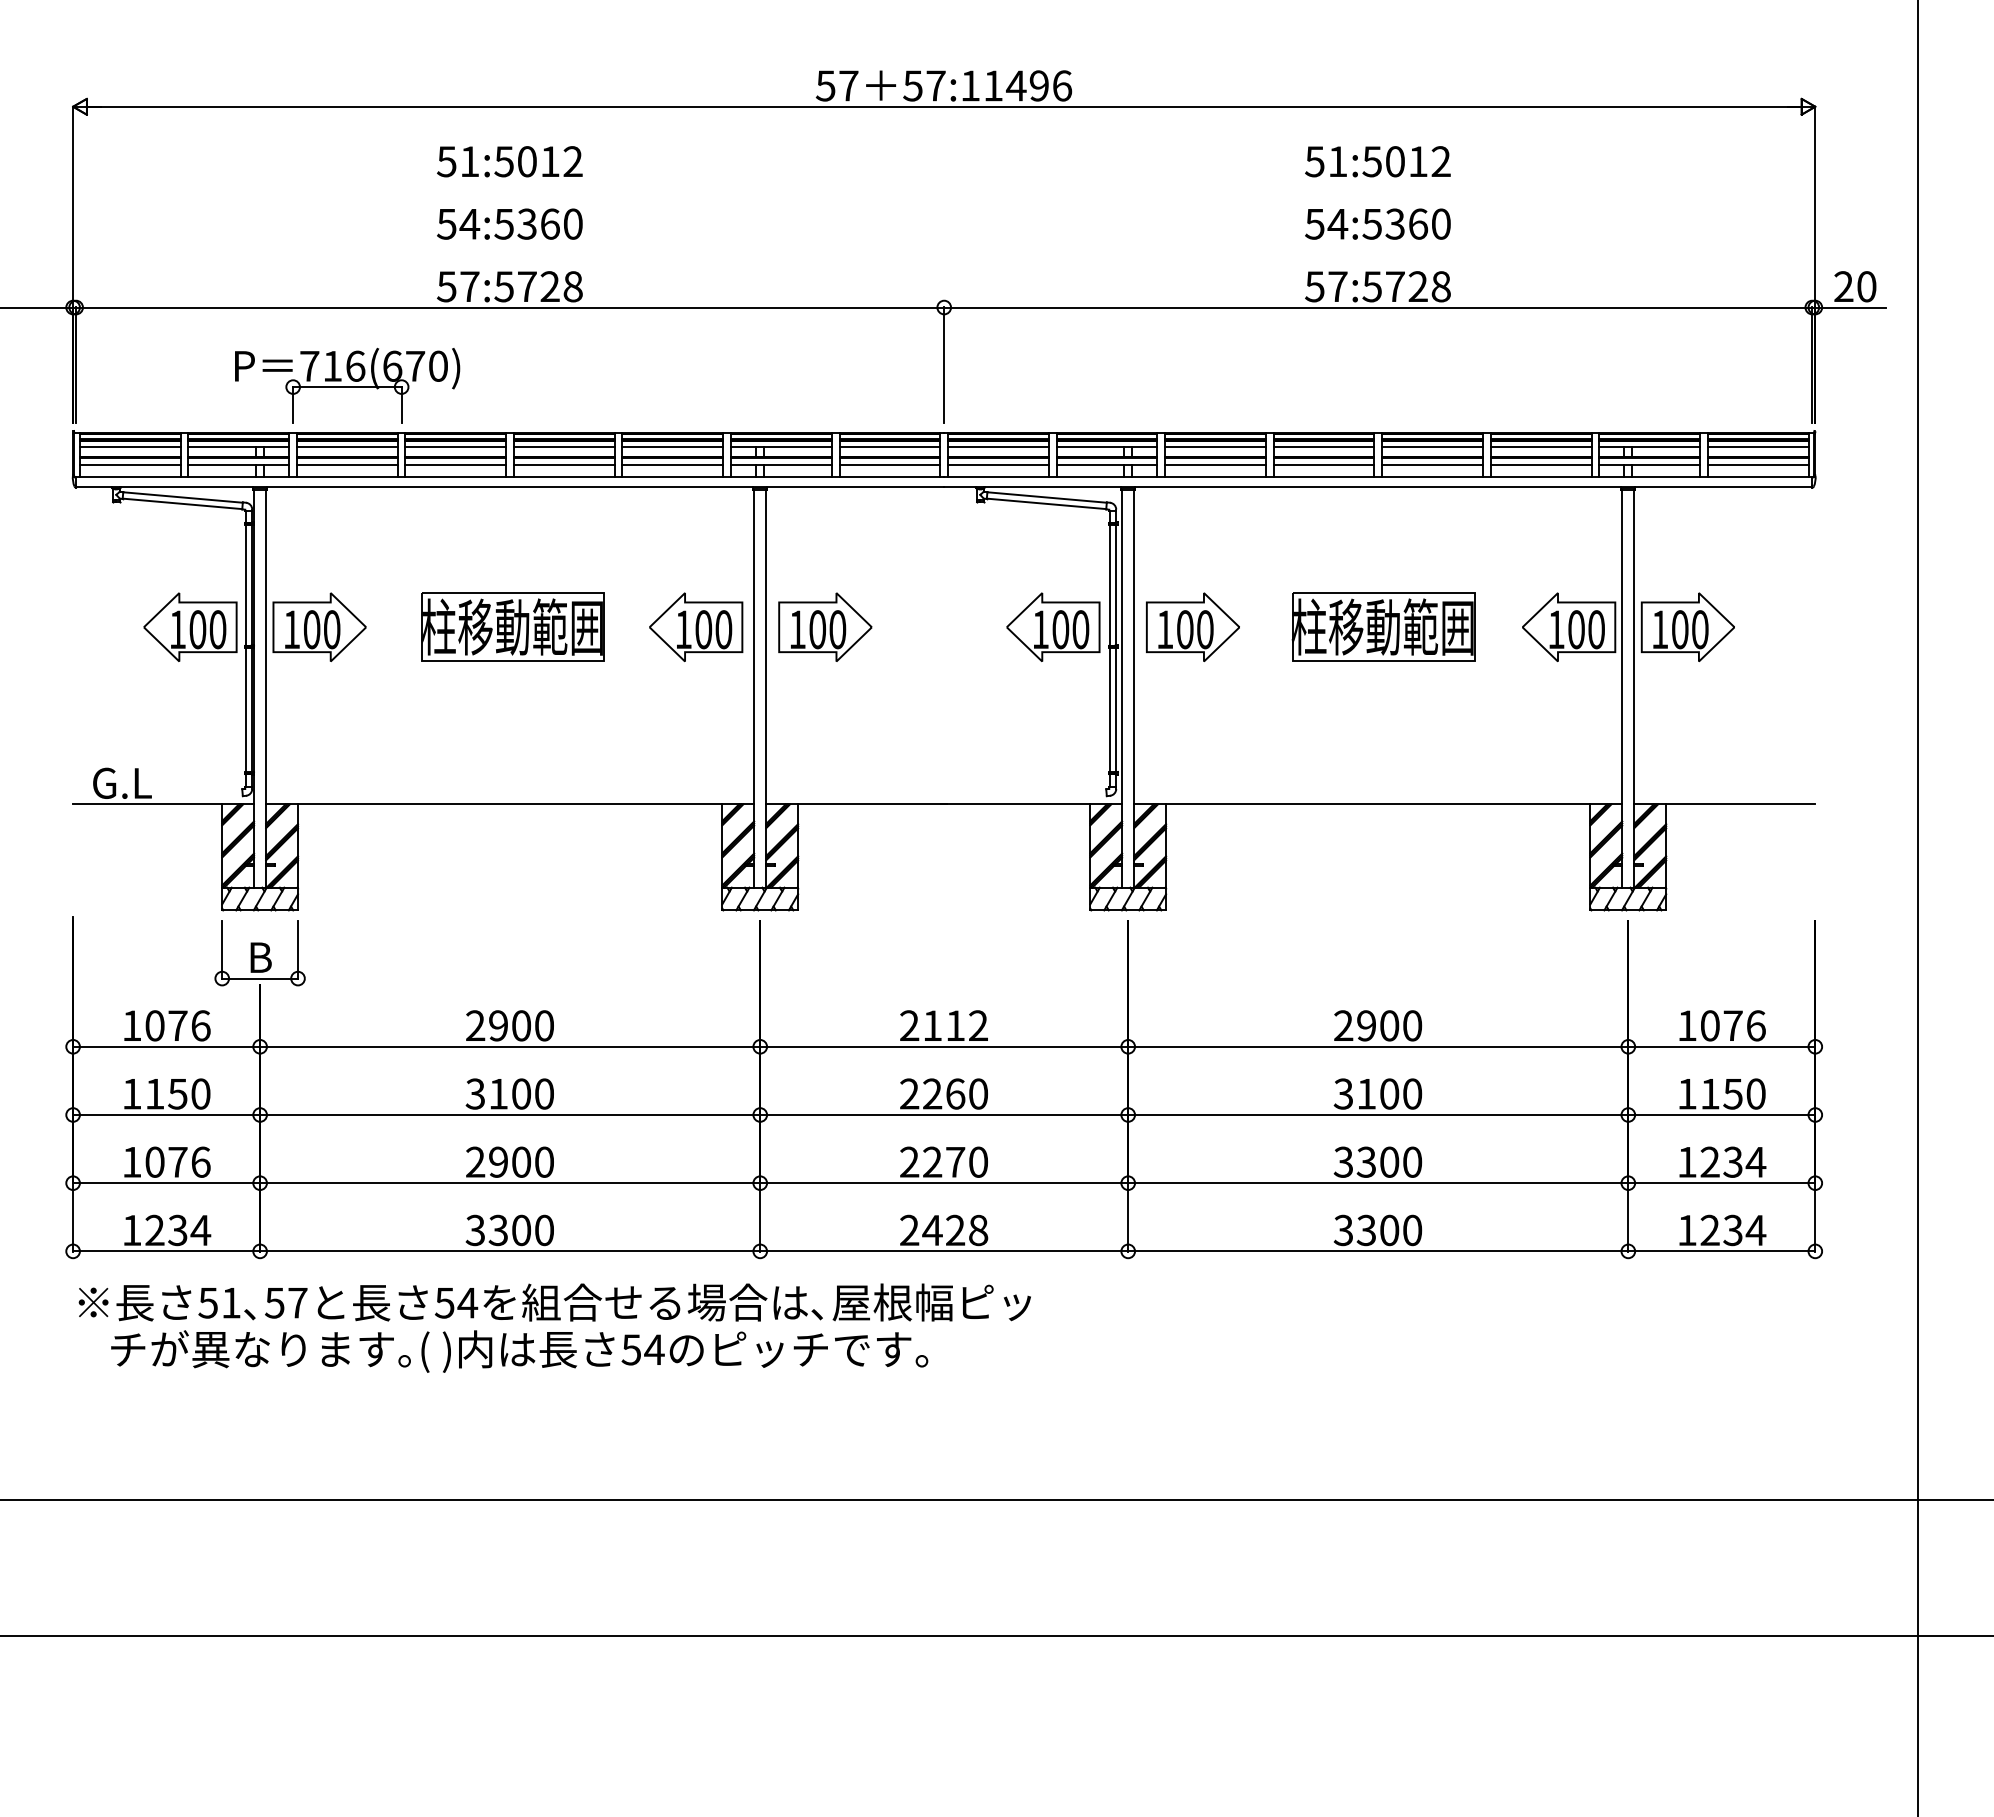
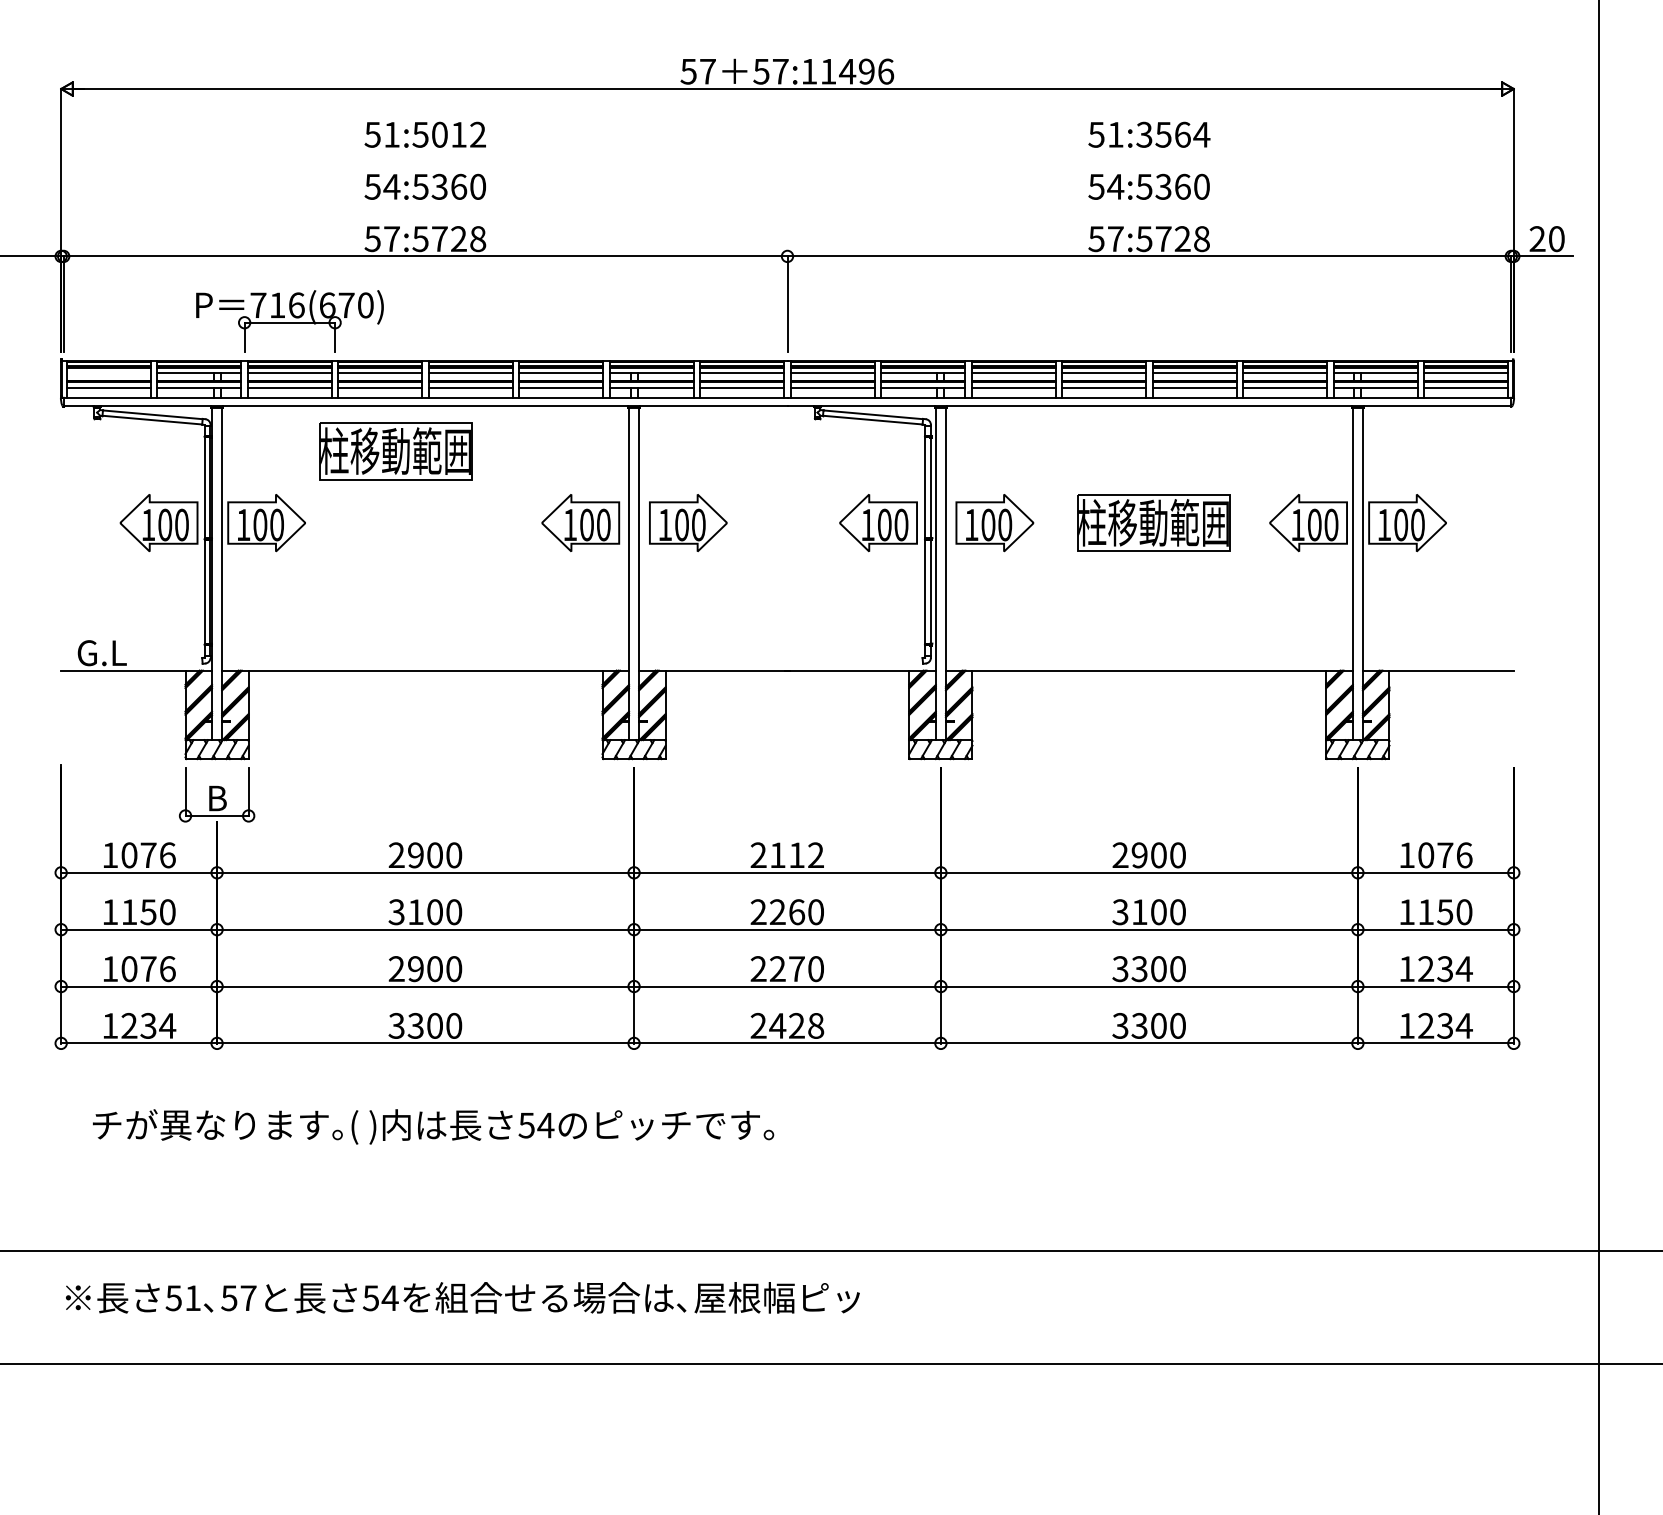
text: (1406, 161) -> (1172, 134), 51:5012 -> 51:3564
line: (129, 447) -> (108, 373), removed
part: (512, 626) -> (395, 450), moved
text: (554, 1302) -> (462, 1297), moved

